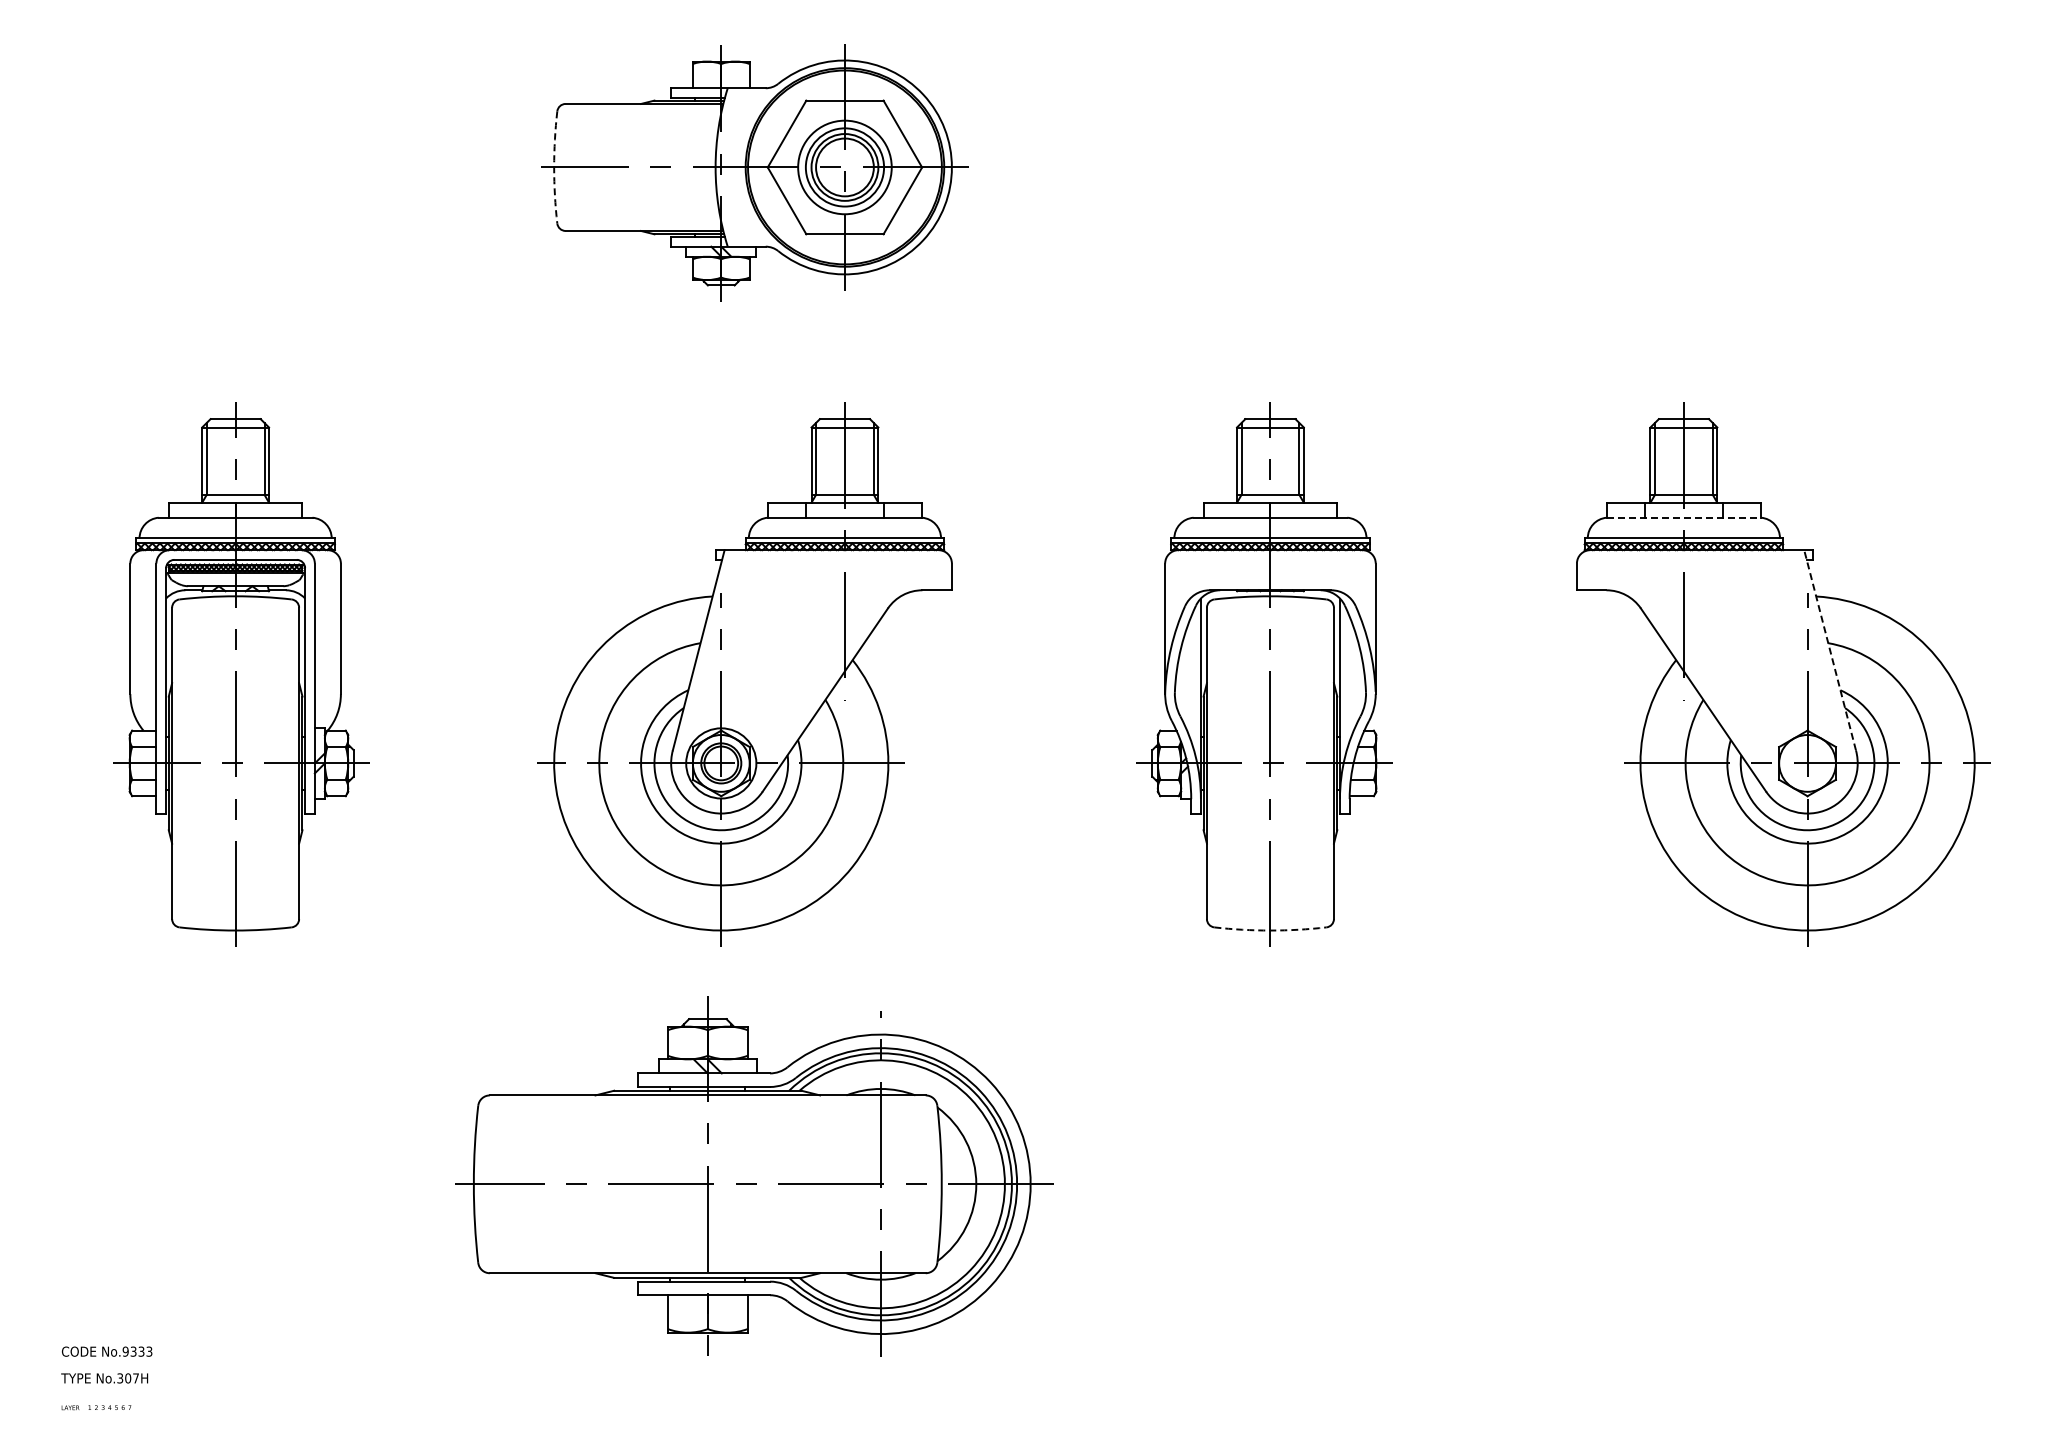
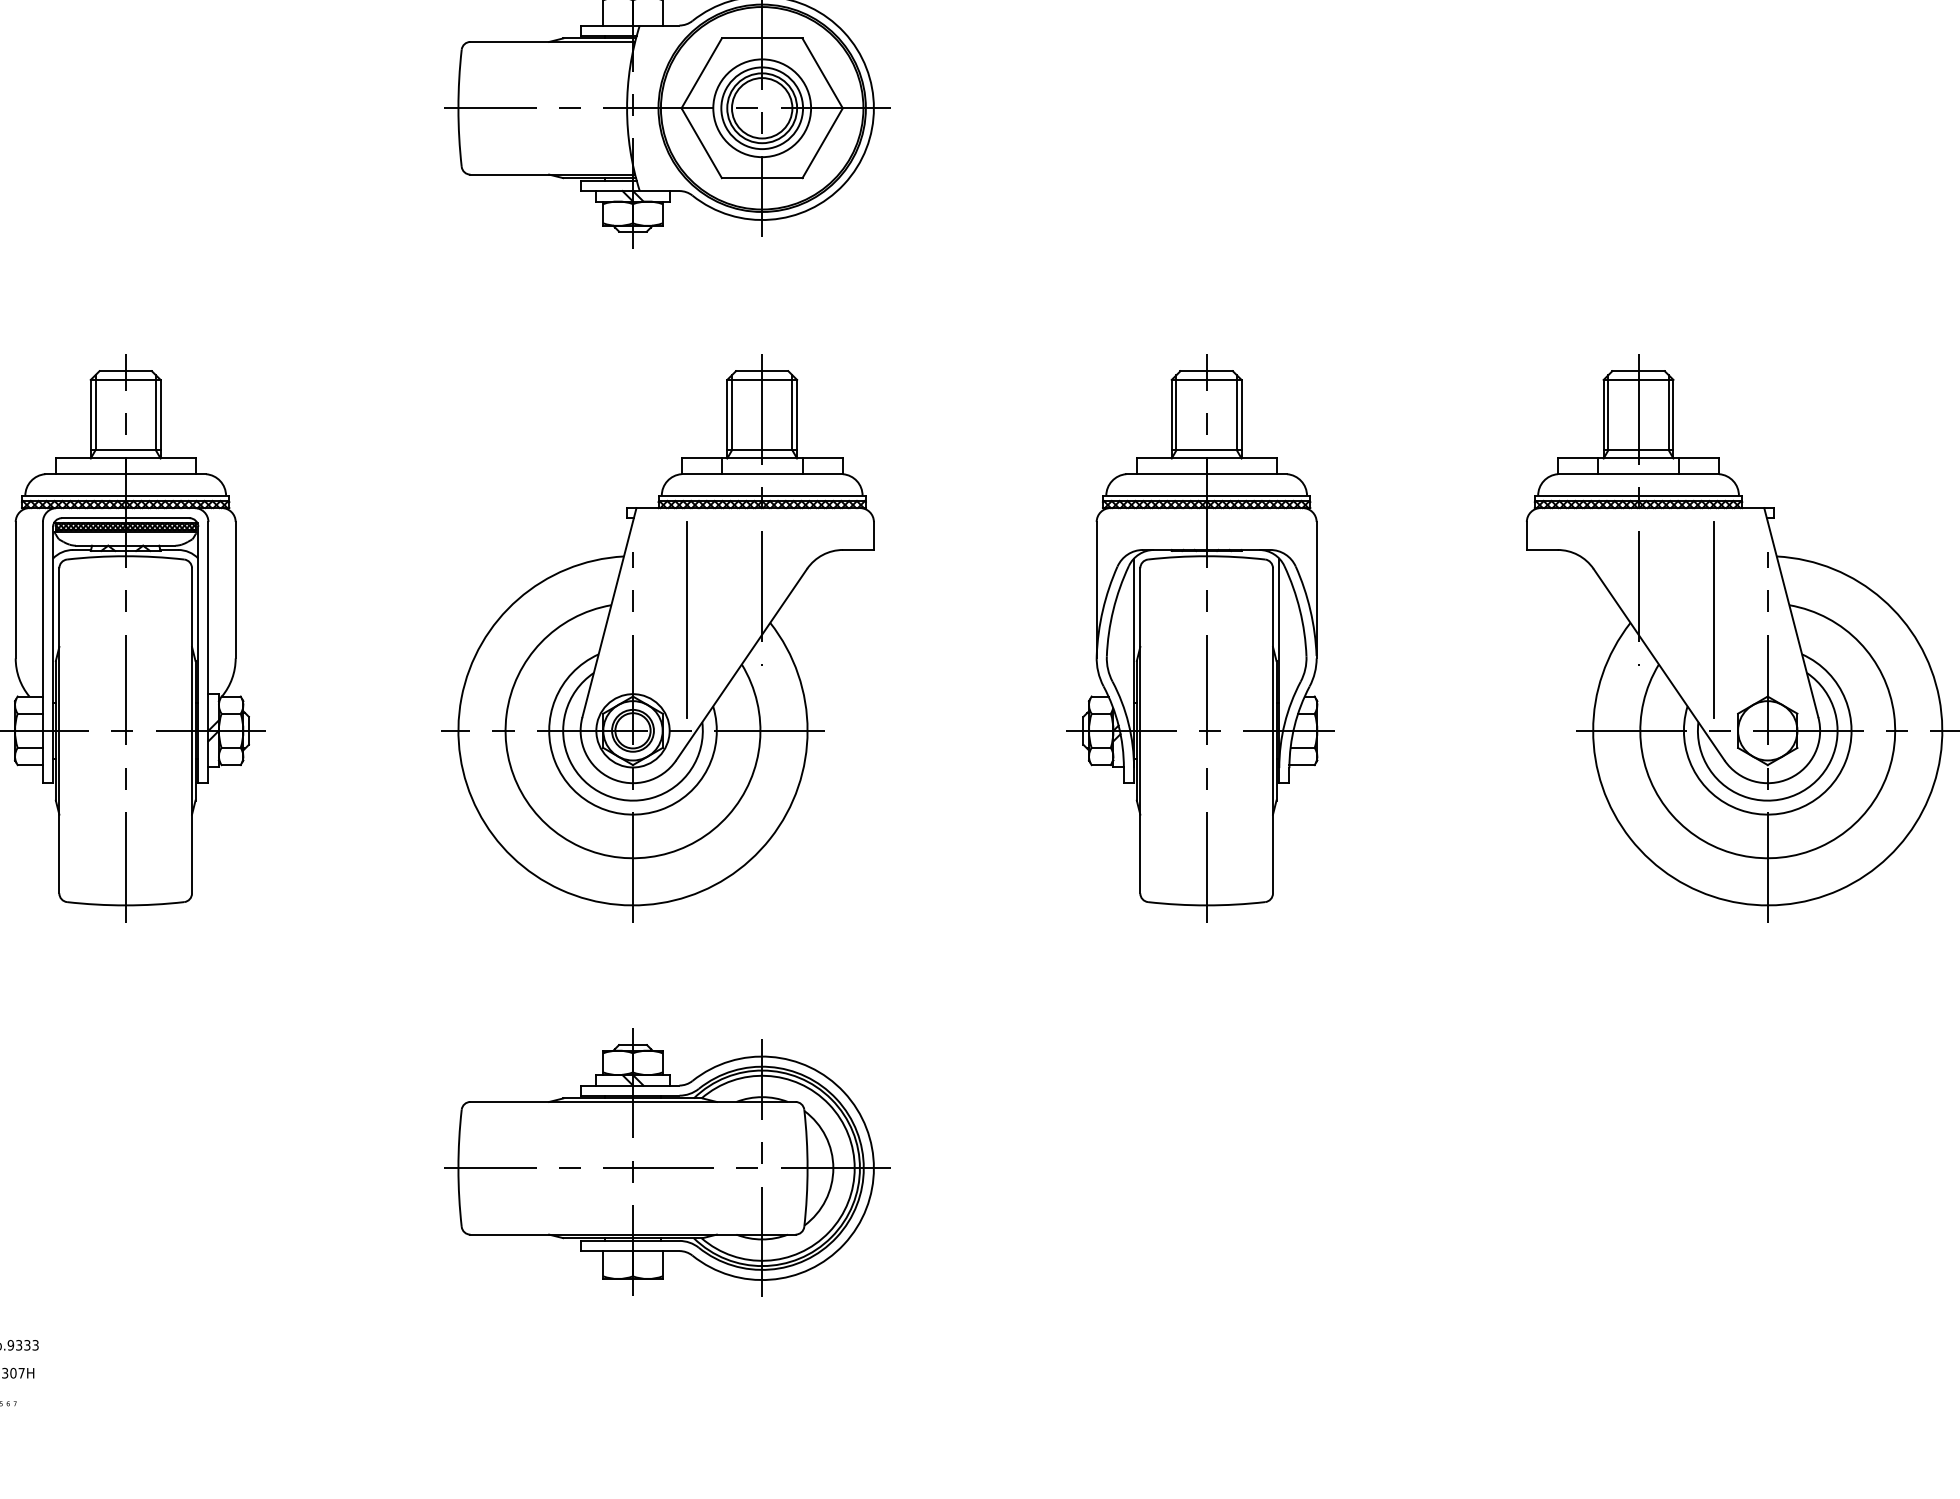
arc: (554, 167) -> (458, 108), dashed -> solid
line: (1684, 517) -> (1639, 473), dashed -> solid
line: (1829, 649) -> (1790, 611), dashed -> solid
line: (773, 657) -> (687, 620), added
line: (1755, 657) -> (1713, 620), added
arc: (1270, 930) -> (1206, 905), dashed -> solid
part: (754, 1176) -> (667, 1162), size x0.71

